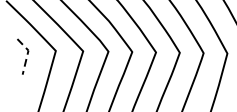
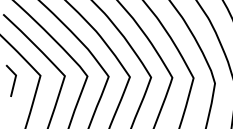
line: (27, 55) -> (15, 79), dashed -> solid

